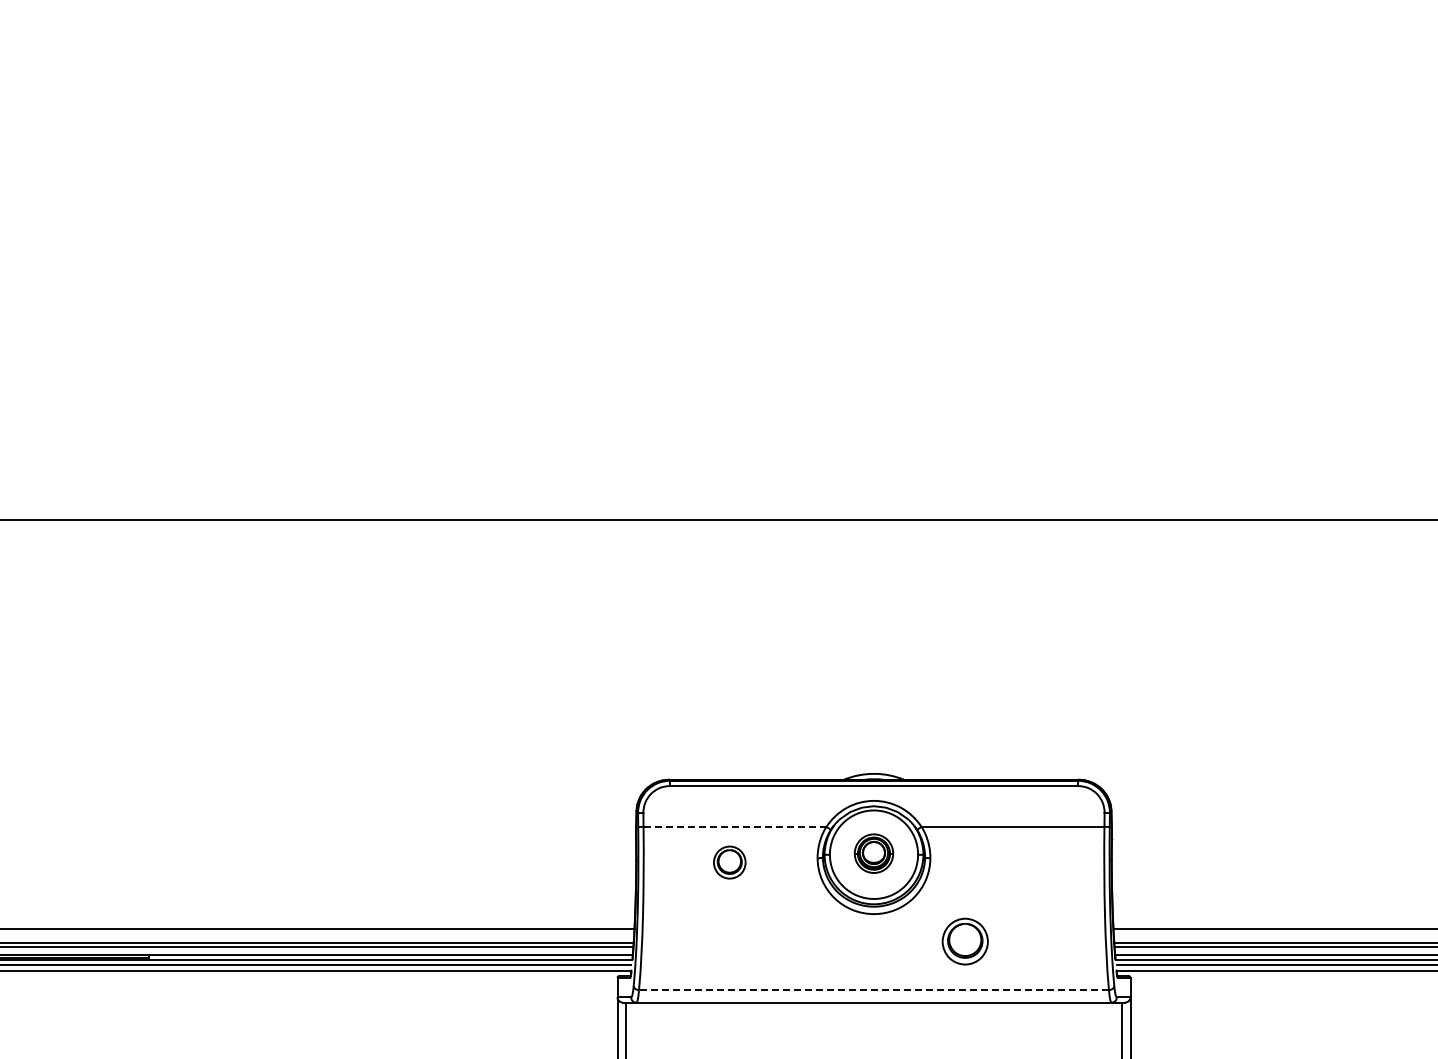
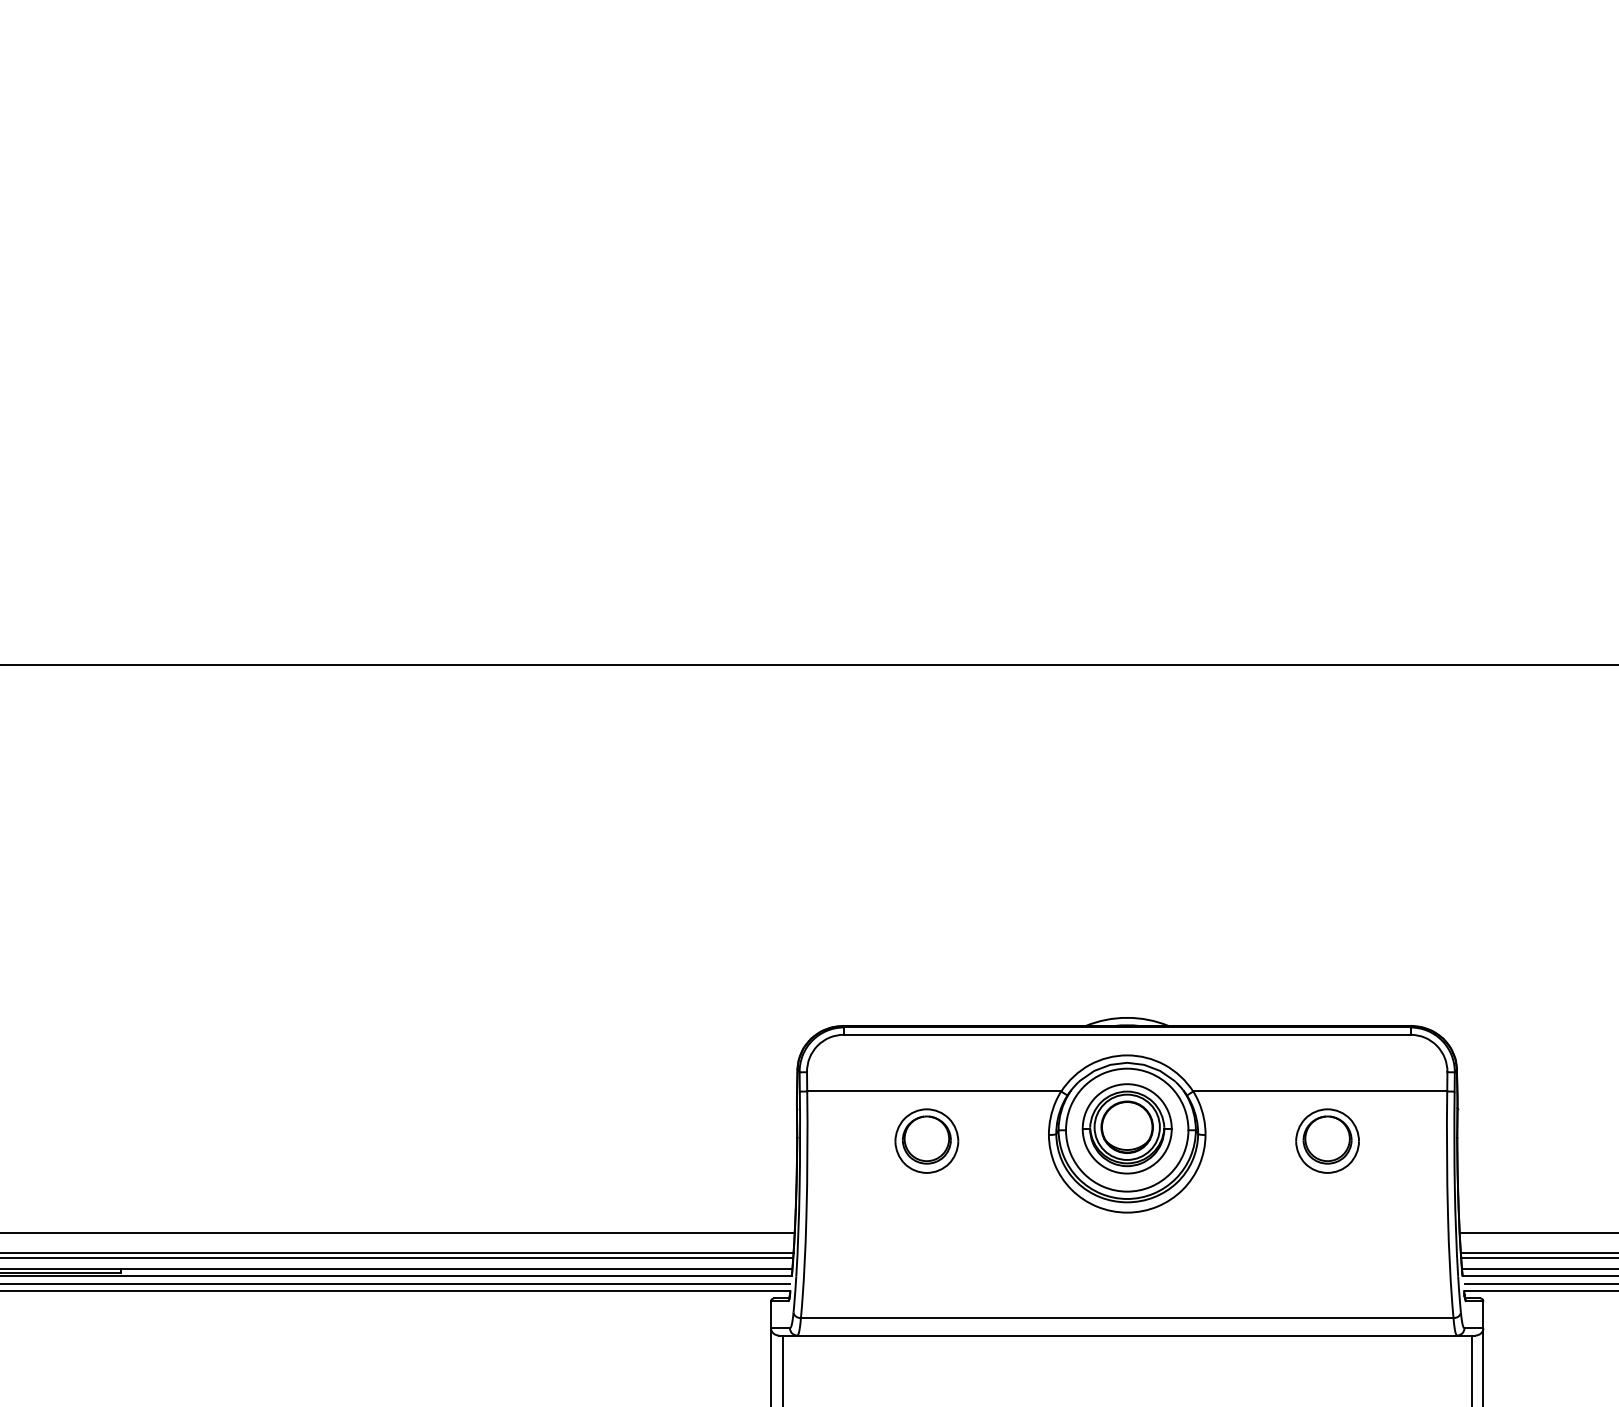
line: (734, 826) -> (933, 1090), dashed -> solid
part: (873, 853) -> (1126, 1128), size x1.67
part: (729, 862) -> (926, 1140), size x1.43
part: (964, 941) -> (1326, 1140), moved
line: (874, 990) -> (1127, 1318), dashed -> solid

